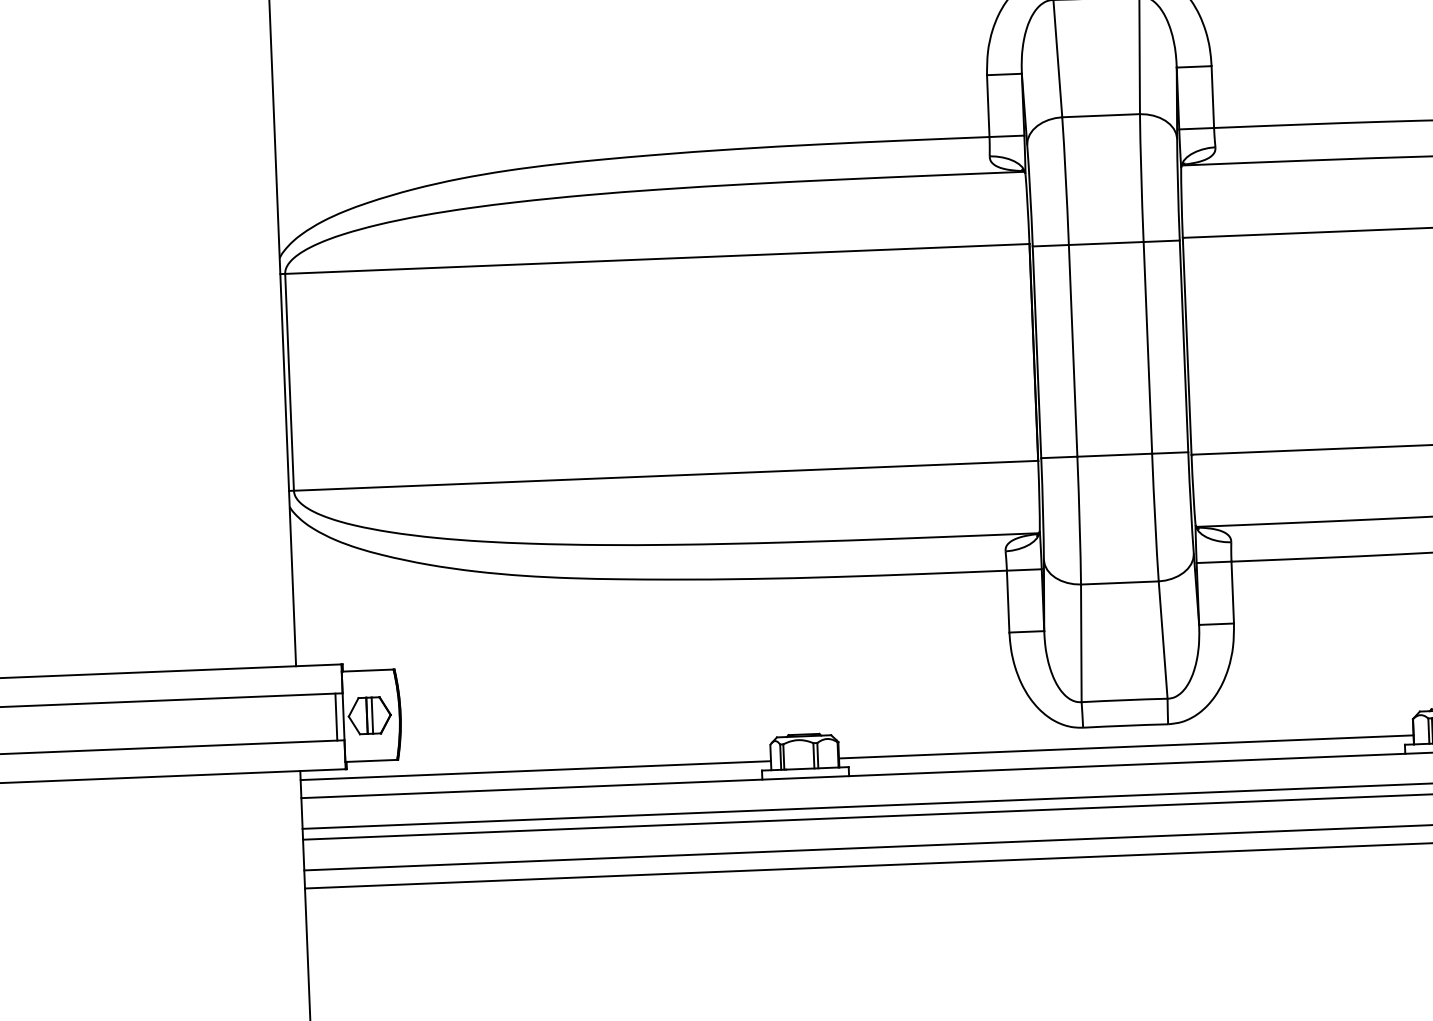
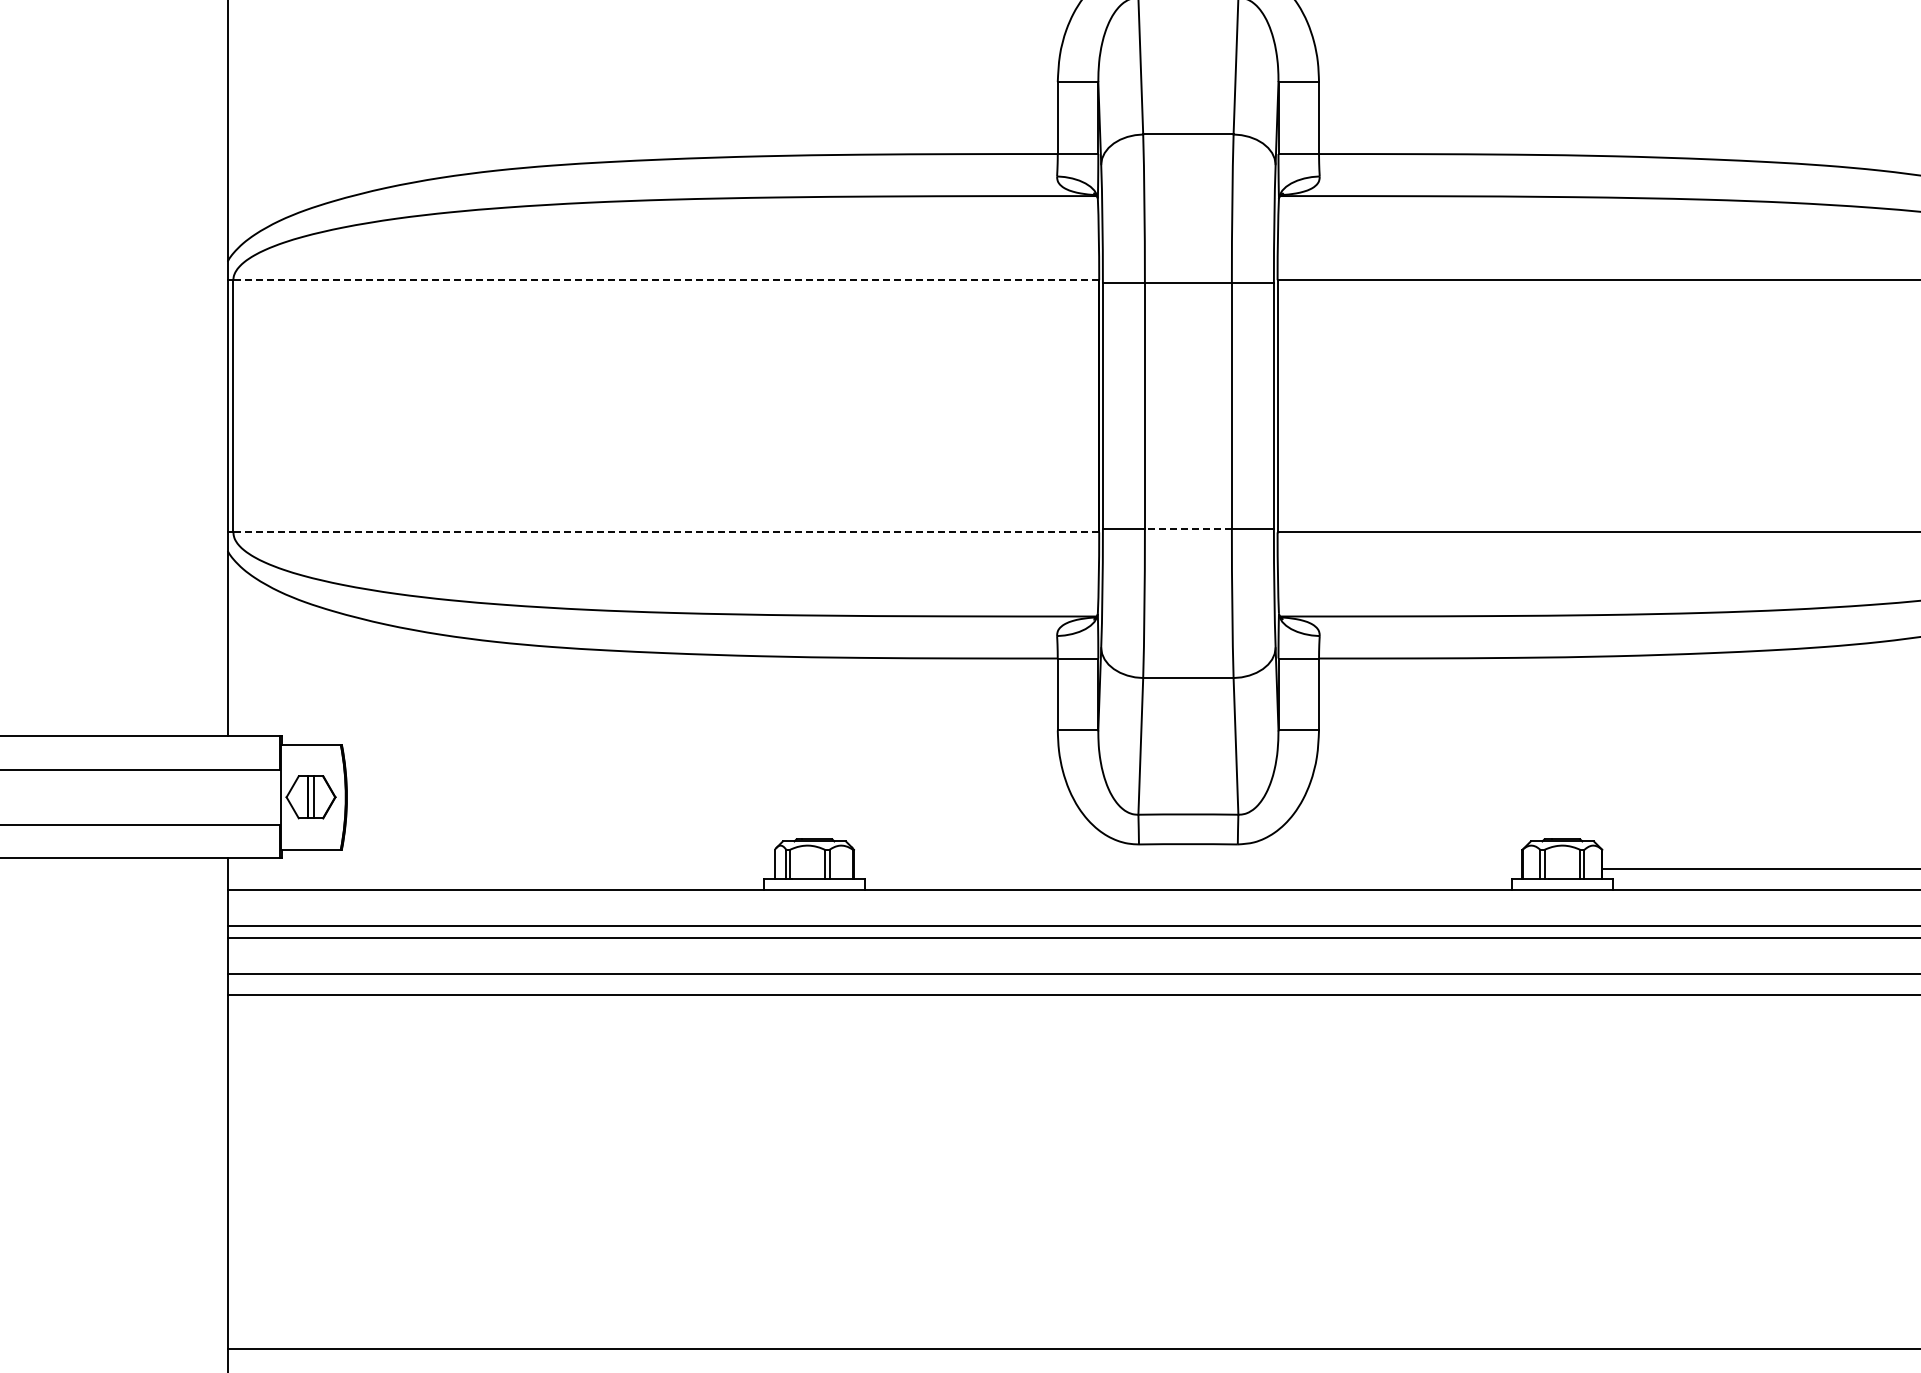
line: (657, 259) -> (666, 280), solid -> dashed
line: (1113, 455) -> (1187, 529), solid -> dashed
line: (666, 475) -> (666, 532), solid -> dashed
line: (336, 716) -> (272, 796), removed
line: (1125, 746) -> (1187, 868), removed
line: (535, 770) -> (500, 868), removed

